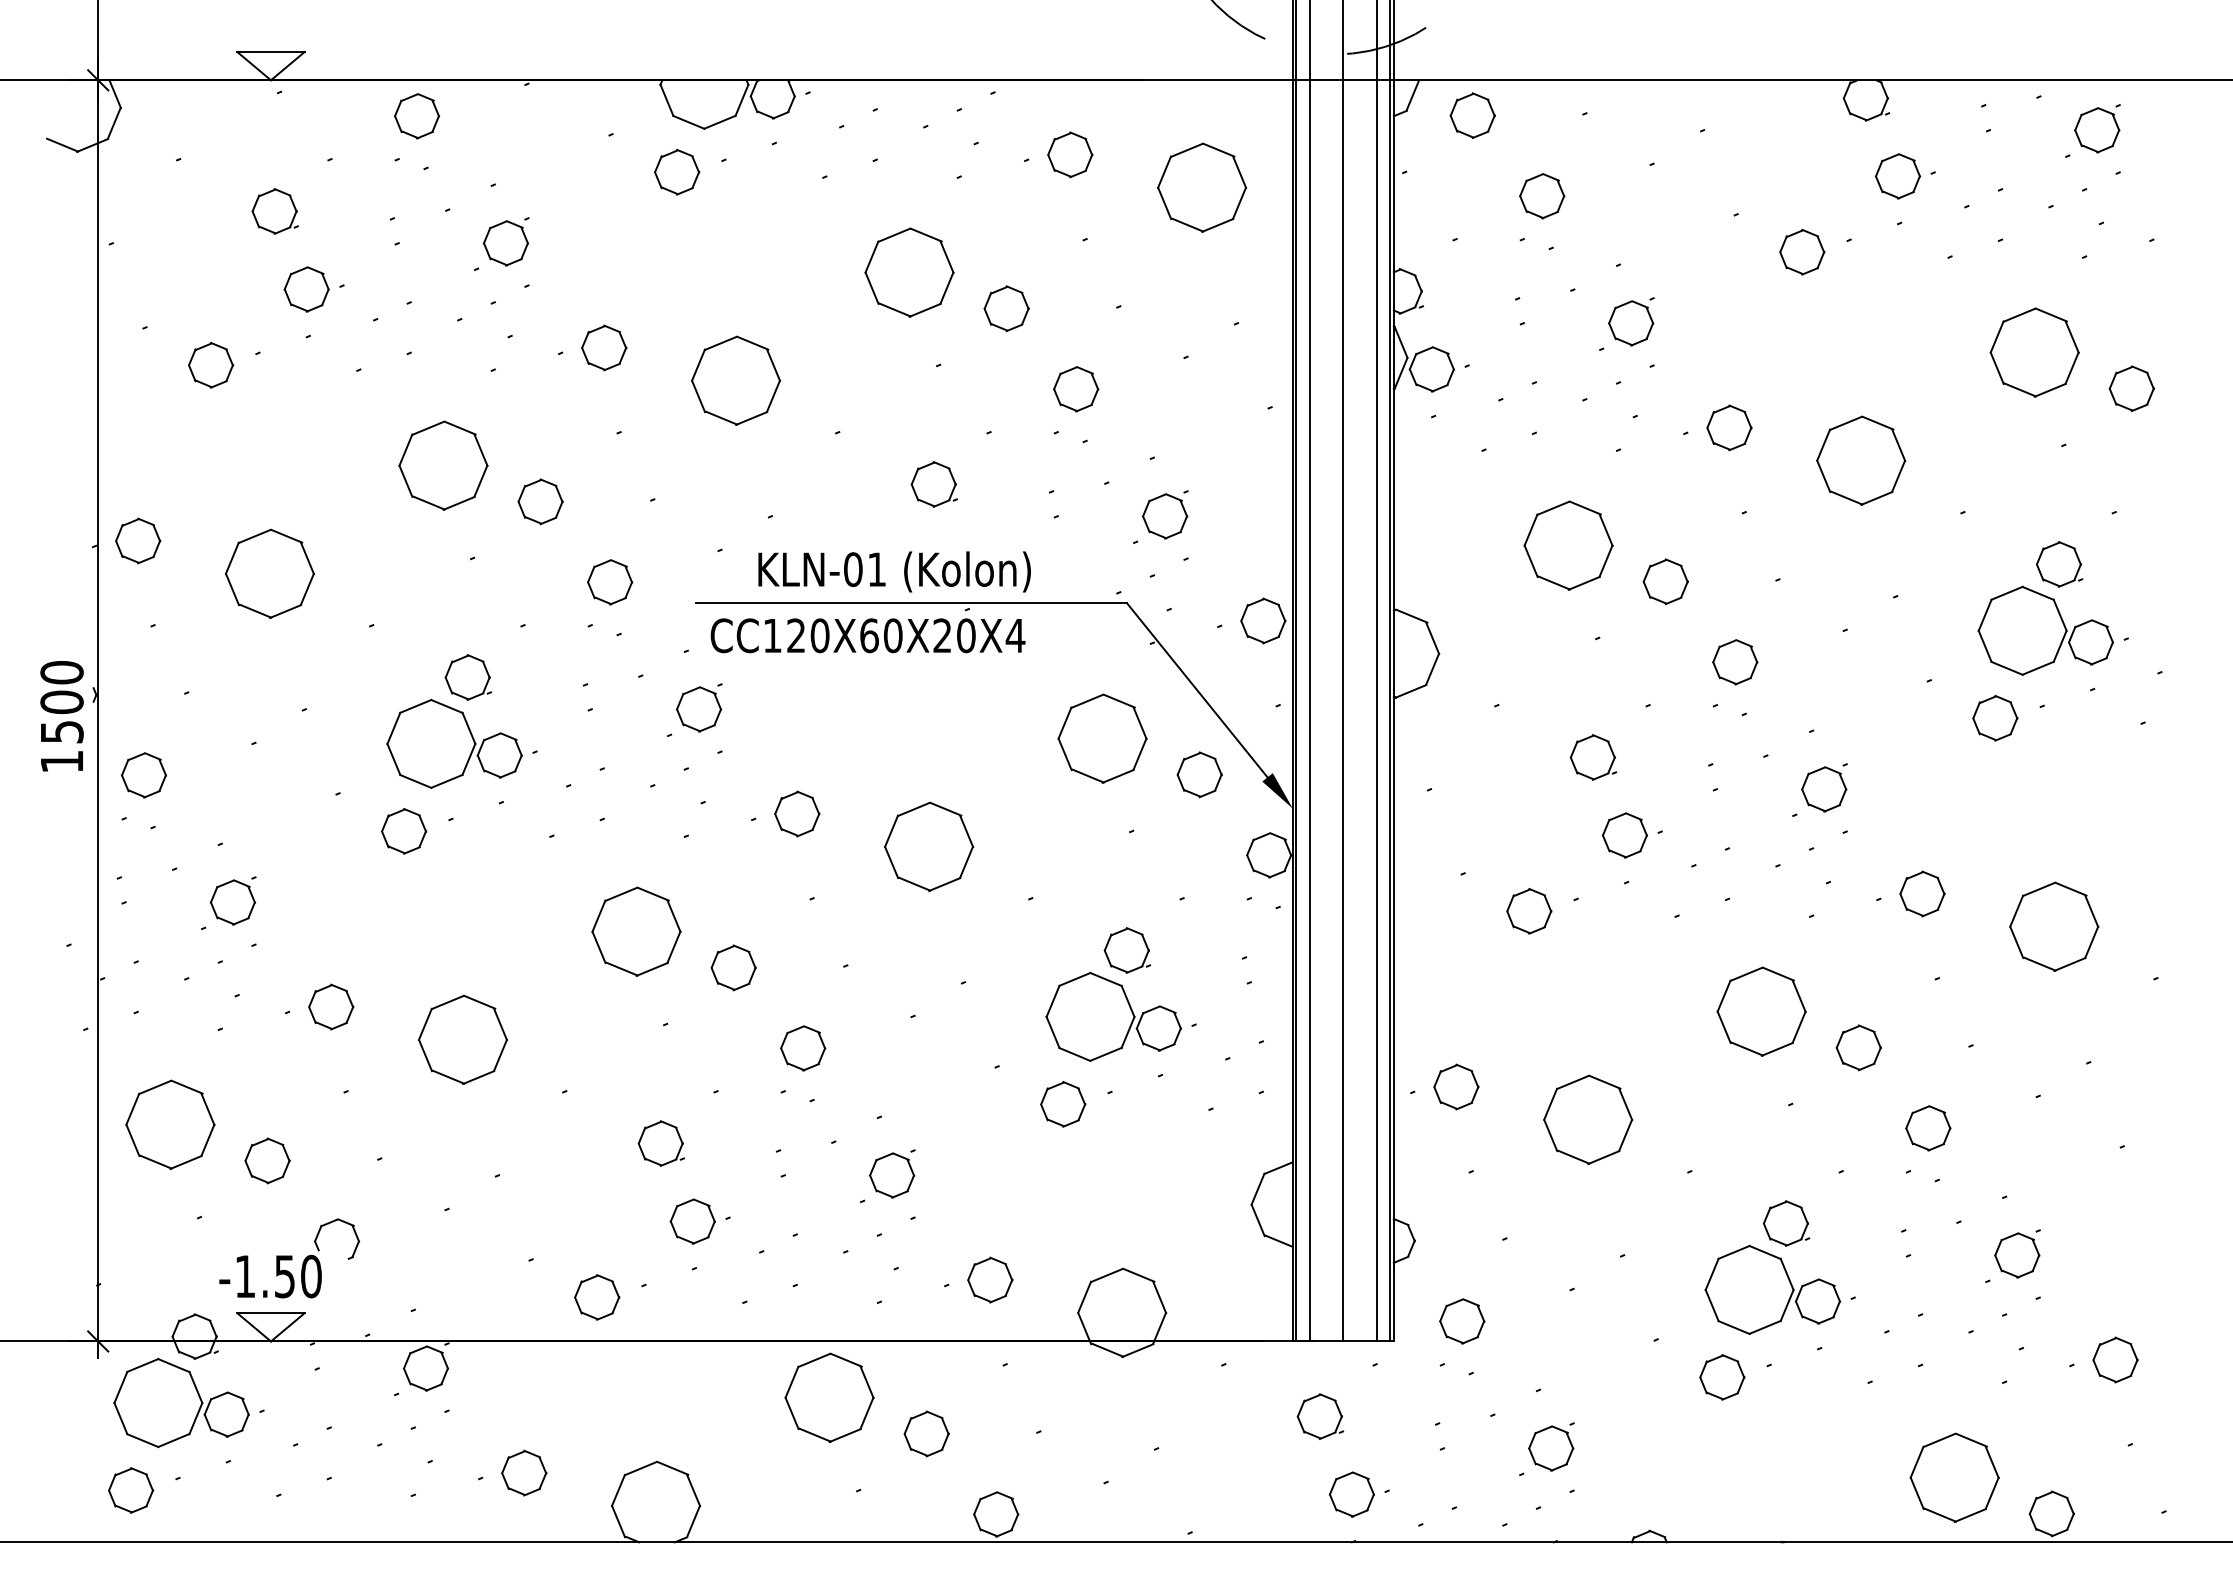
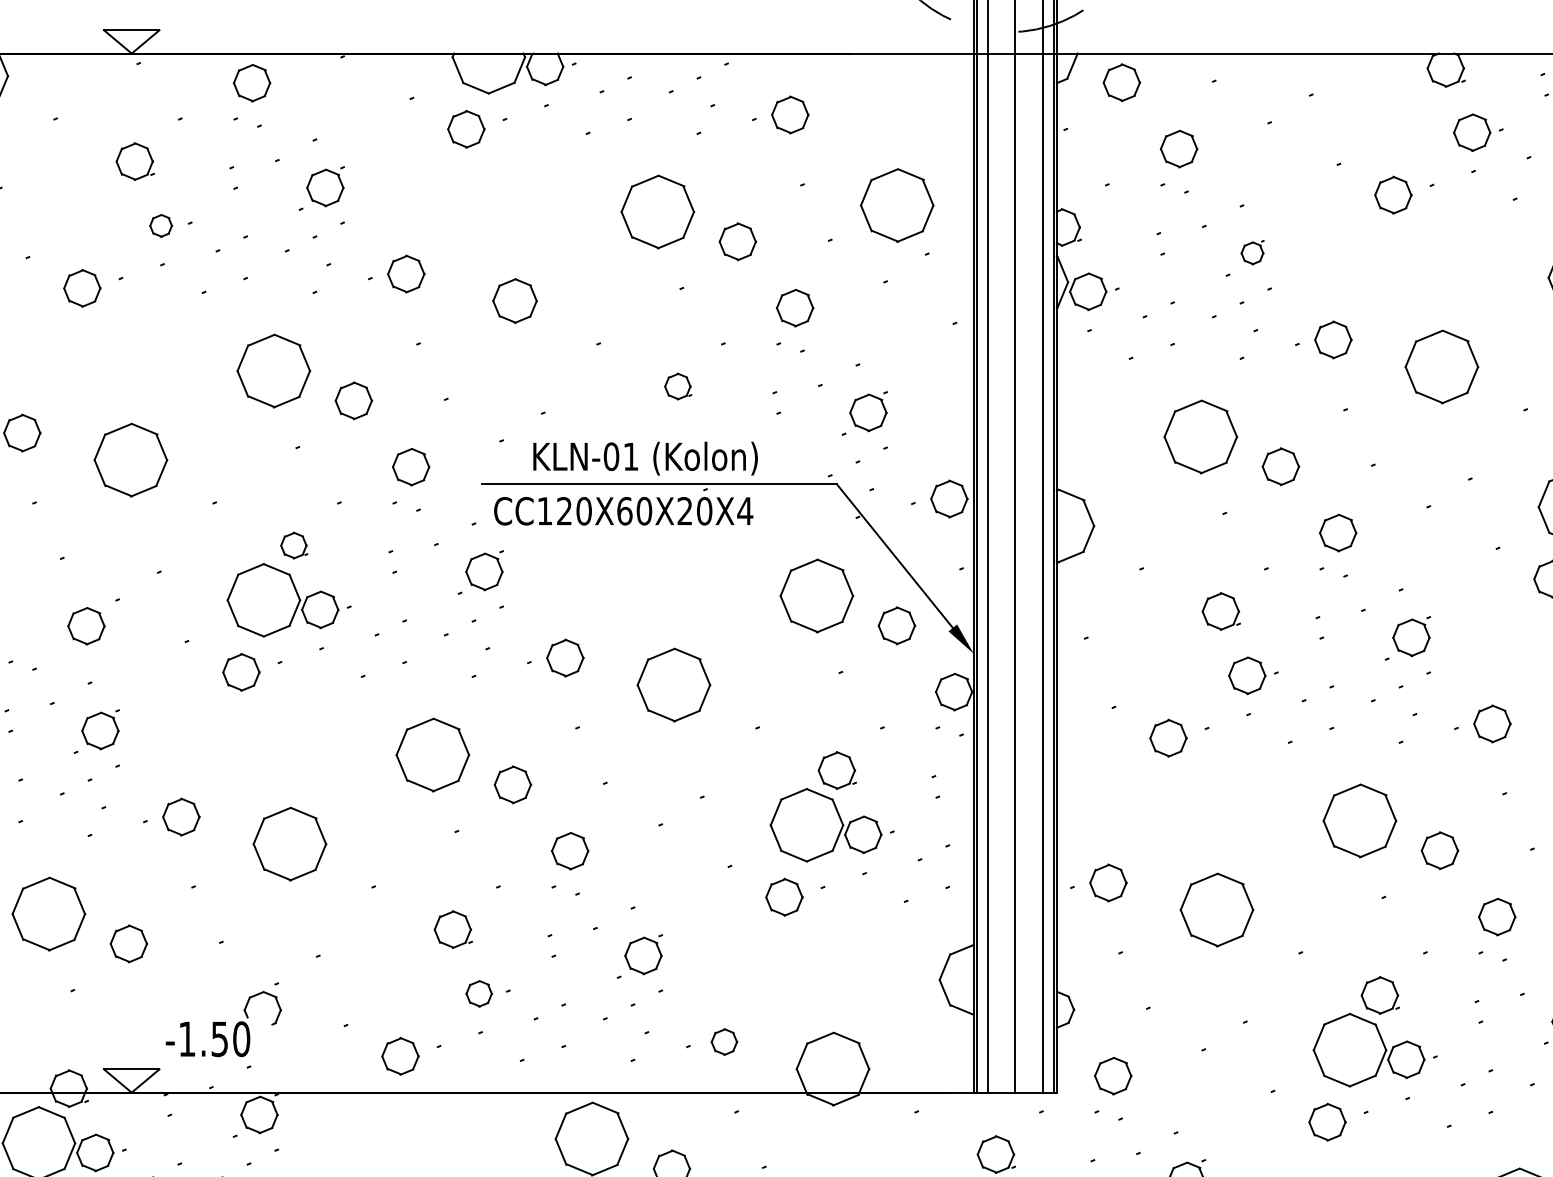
part: (1202, 187) -> (897, 205), moved
part: (306, 289) -> (160, 225), size x0.6
part: (1631, 321) -> (1252, 252), size x0.6
part: (736, 380) -> (515, 300), size x0.6
part: (933, 484) -> (677, 386), size x0.7
part: (467, 677) -> (293, 545), size x0.7
part: (143, 775) -> (86, 626), moved
part: (692, 1221) -> (479, 993), size x0.7
part: (289, 1258) -> (223, 1024), moved
part: (990, 1279) -> (724, 1041), size x0.7

